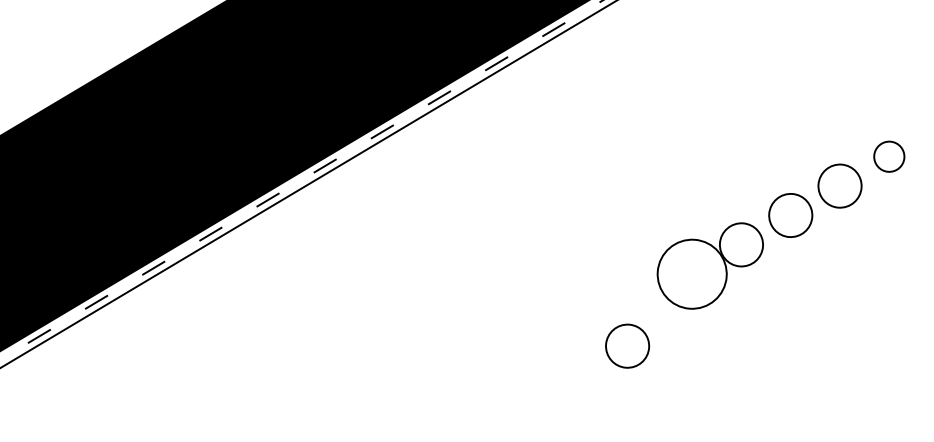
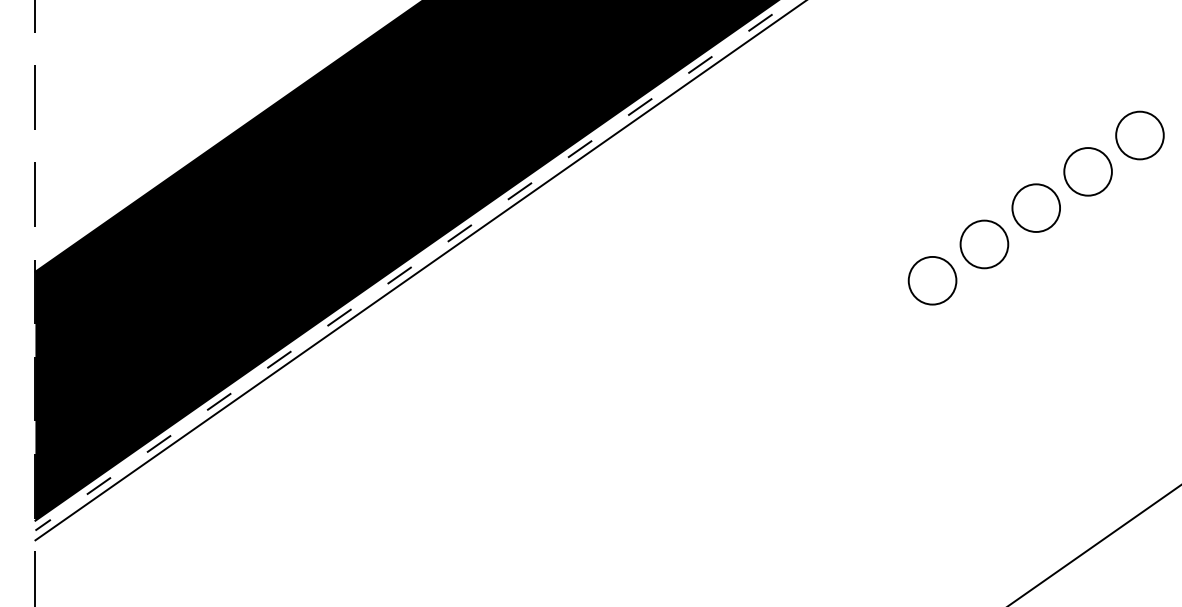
circle: (888, 156) -> (1139, 135), size x1.43
circle: (692, 274) -> (932, 280), size x0.62
circle: (626, 345) -> (866, 364), removed

